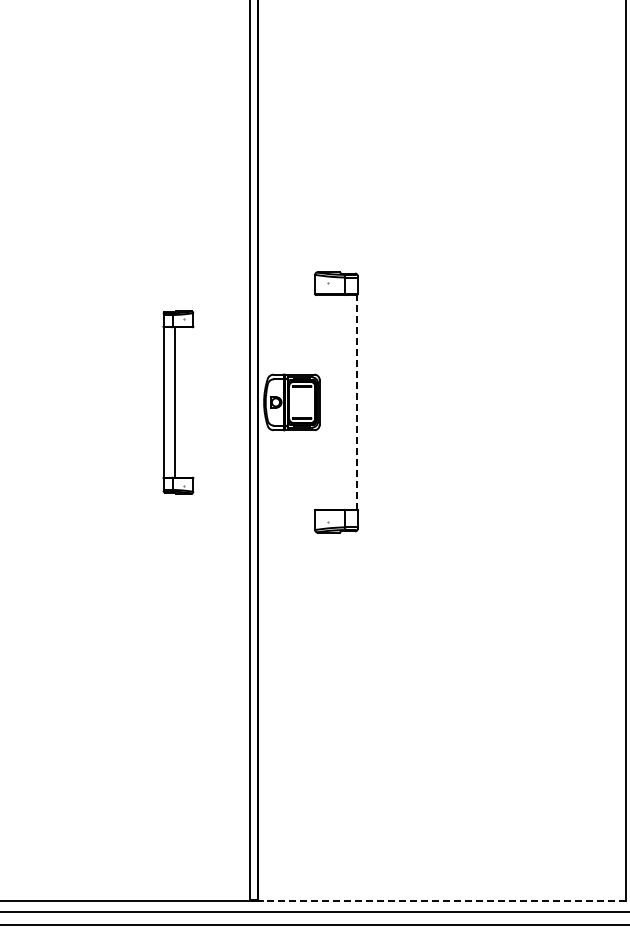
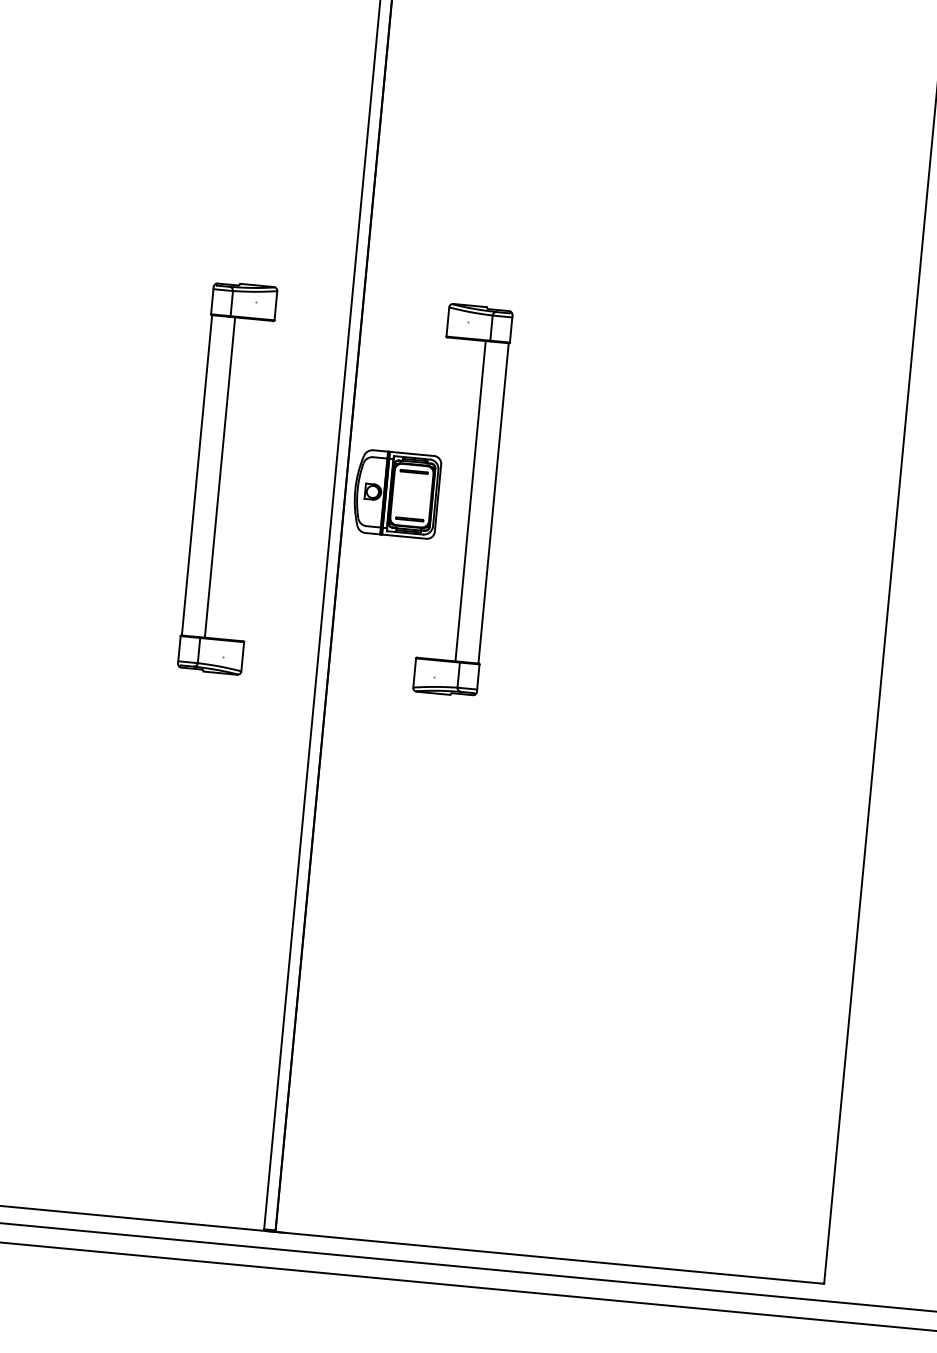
line: (341, 401) -> (470, 499), added
part: (178, 402) -> (227, 478), size x1.43
line: (356, 402) -> (492, 503), dashed -> solid
line: (441, 900) -> (549, 1257), dashed -> solid

